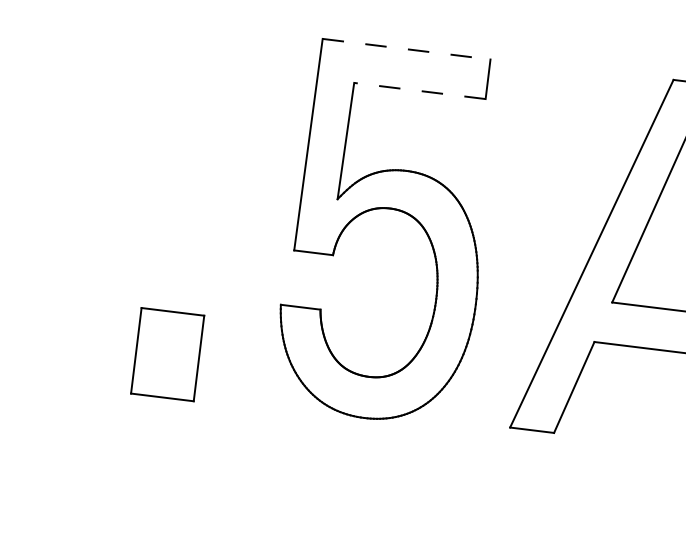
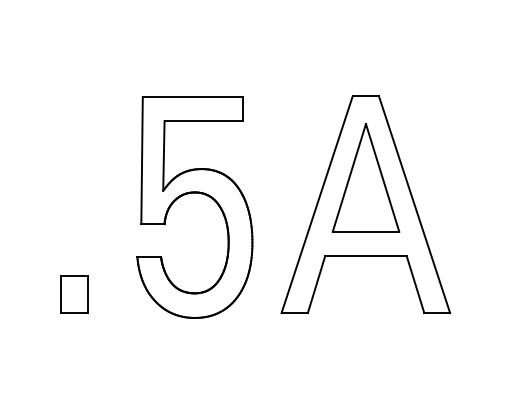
line: (407, 49) -> (193, 97), dashed -> solid
line: (419, 90) -> (203, 120), dashed -> solid
part: (168, 354) -> (74, 294), size x0.71

